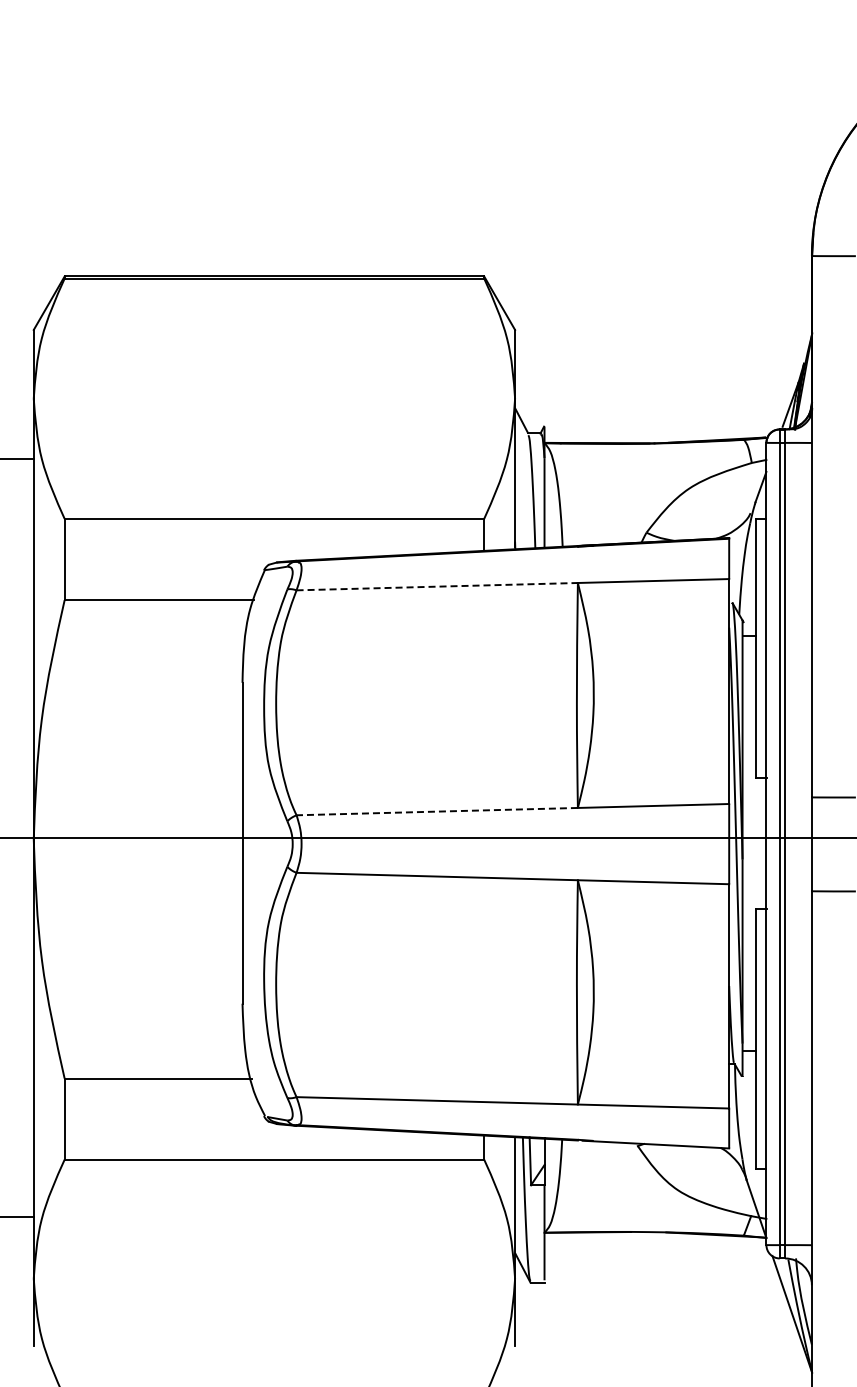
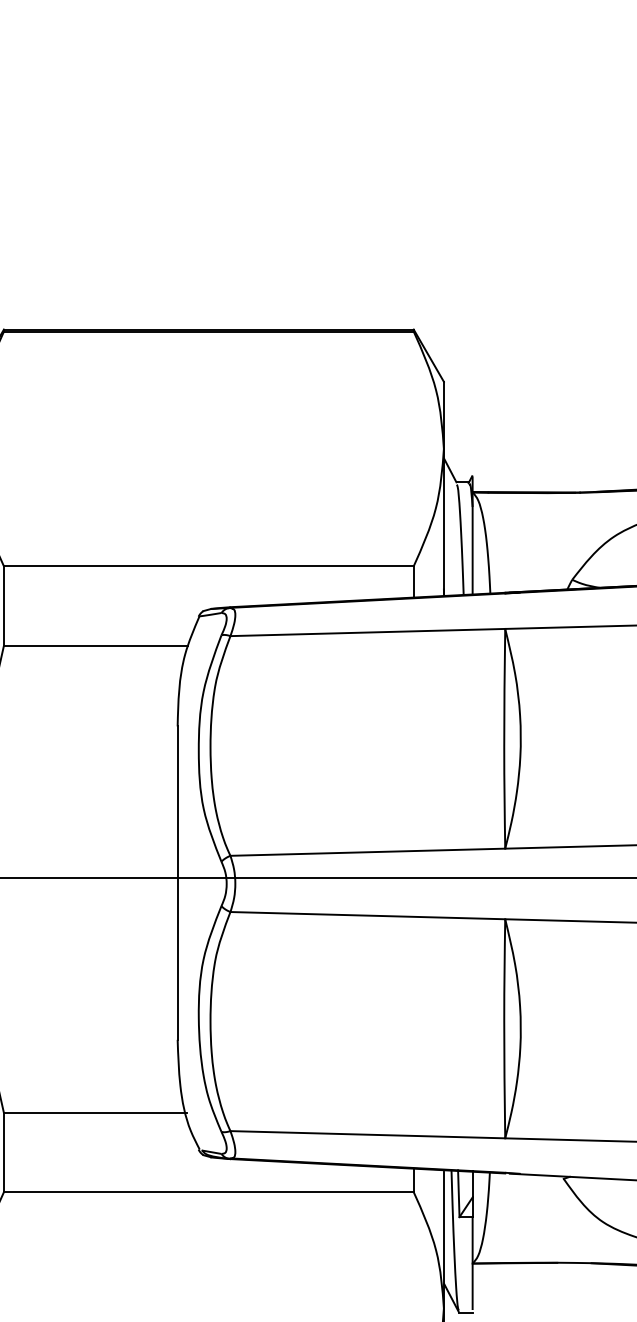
line: (437, 586) -> (368, 632), dashed -> solid
line: (437, 811) -> (368, 852), dashed -> solid

